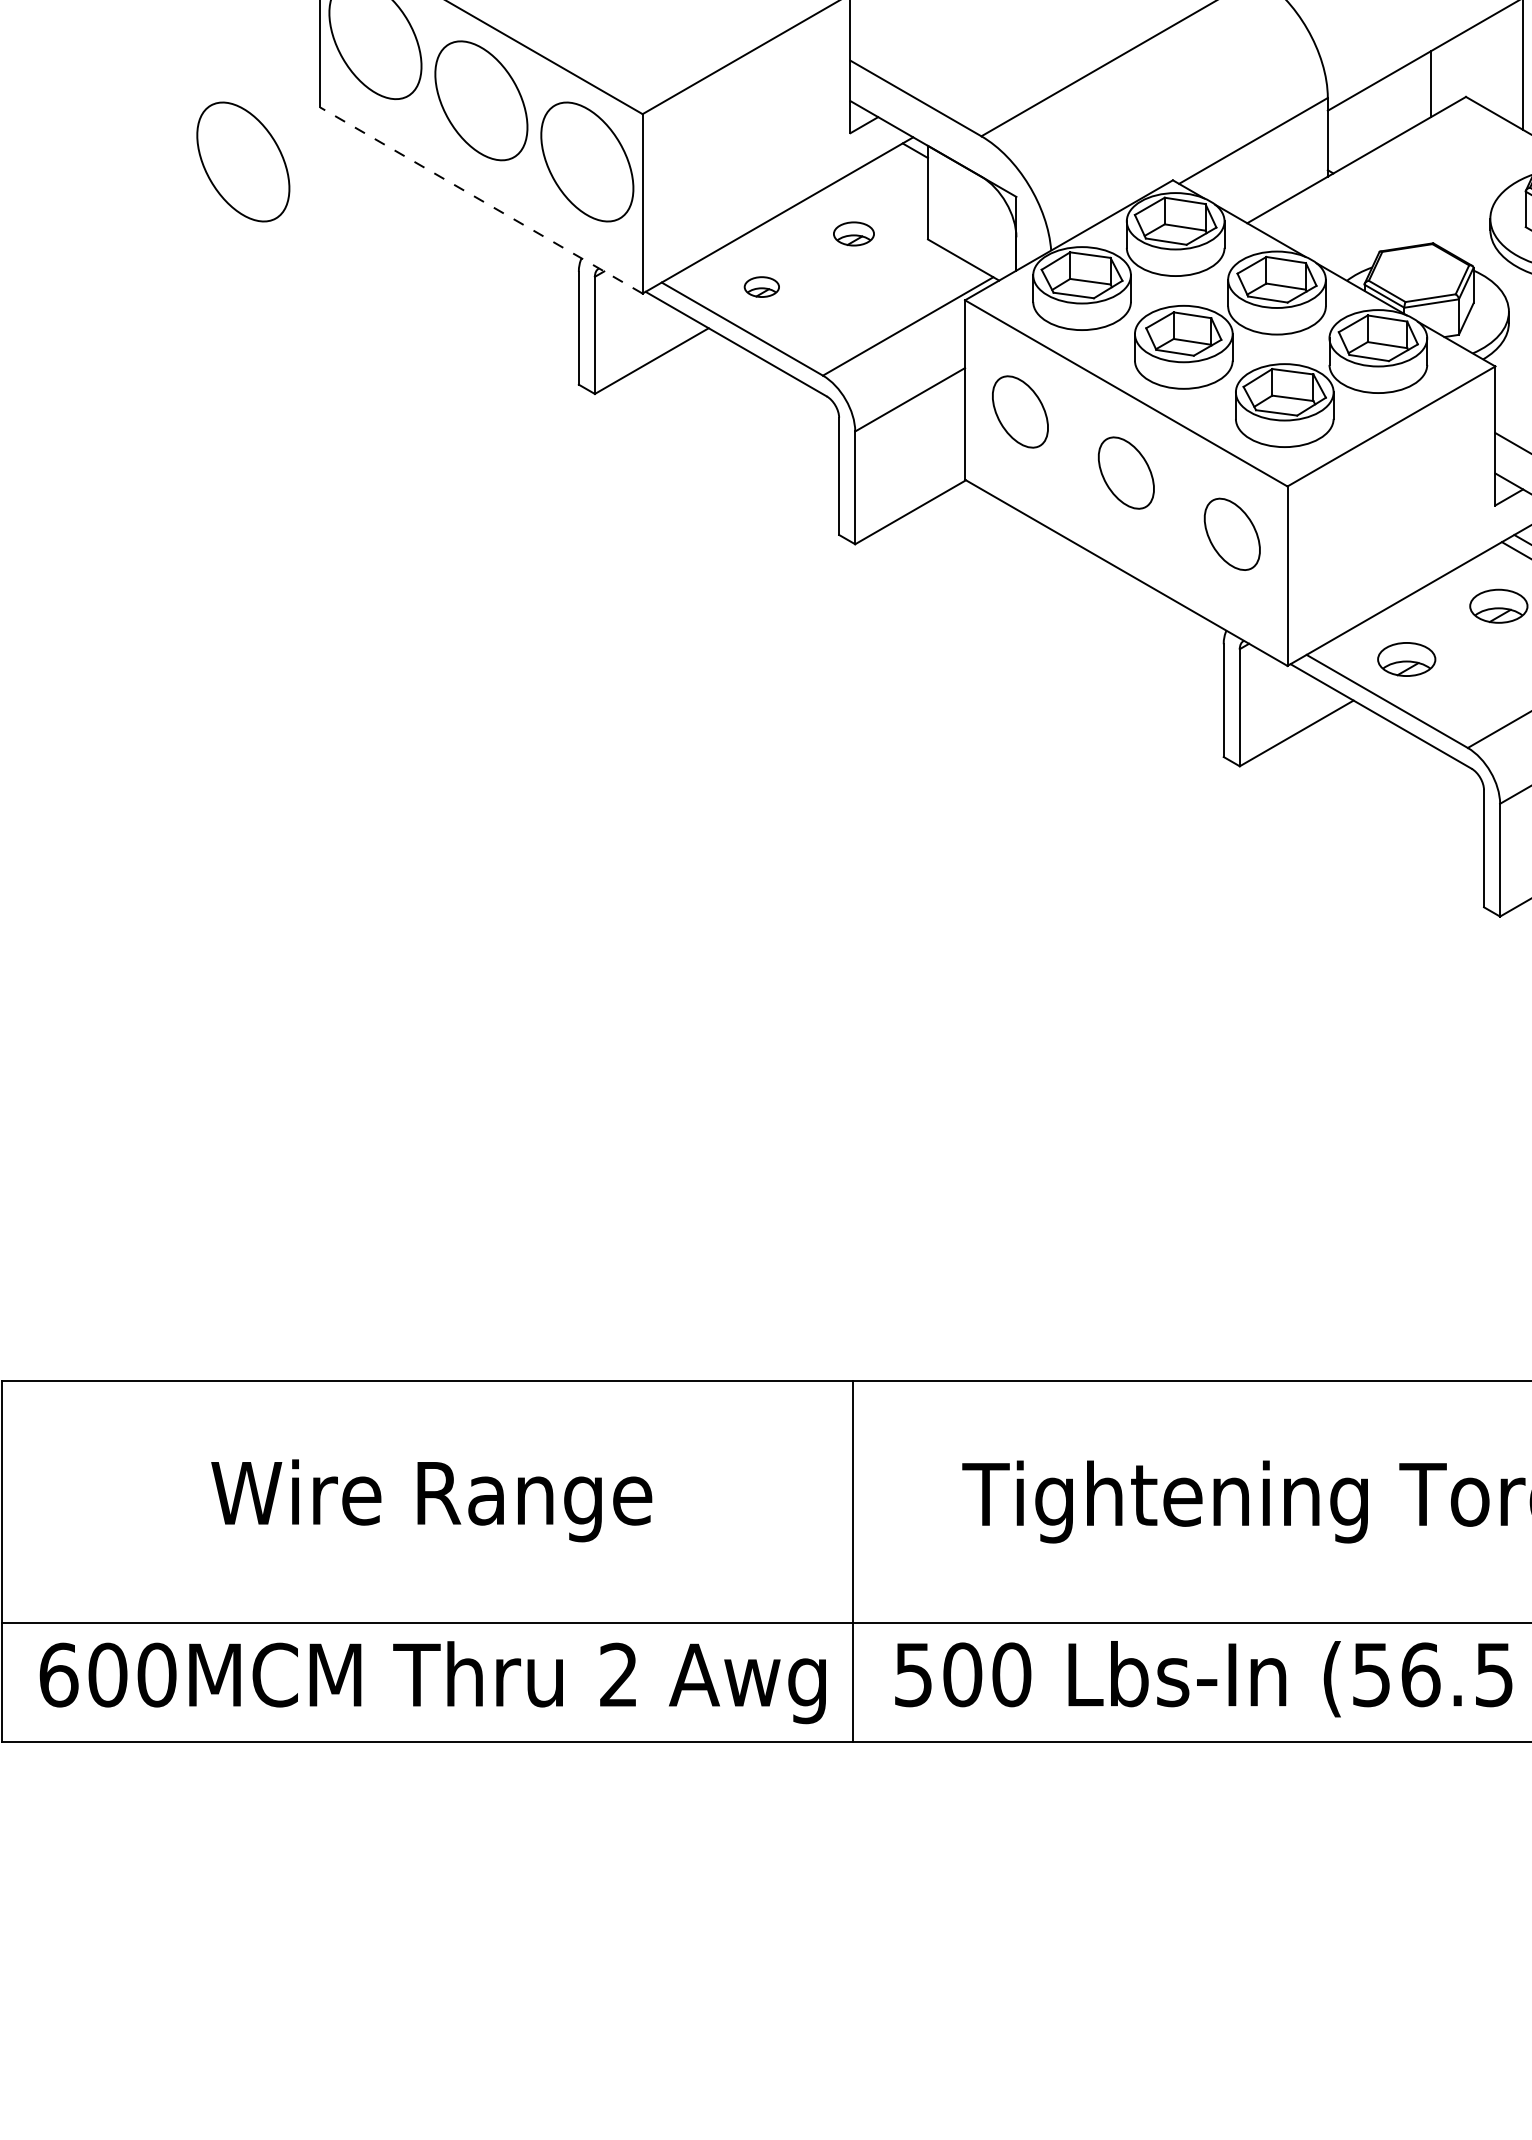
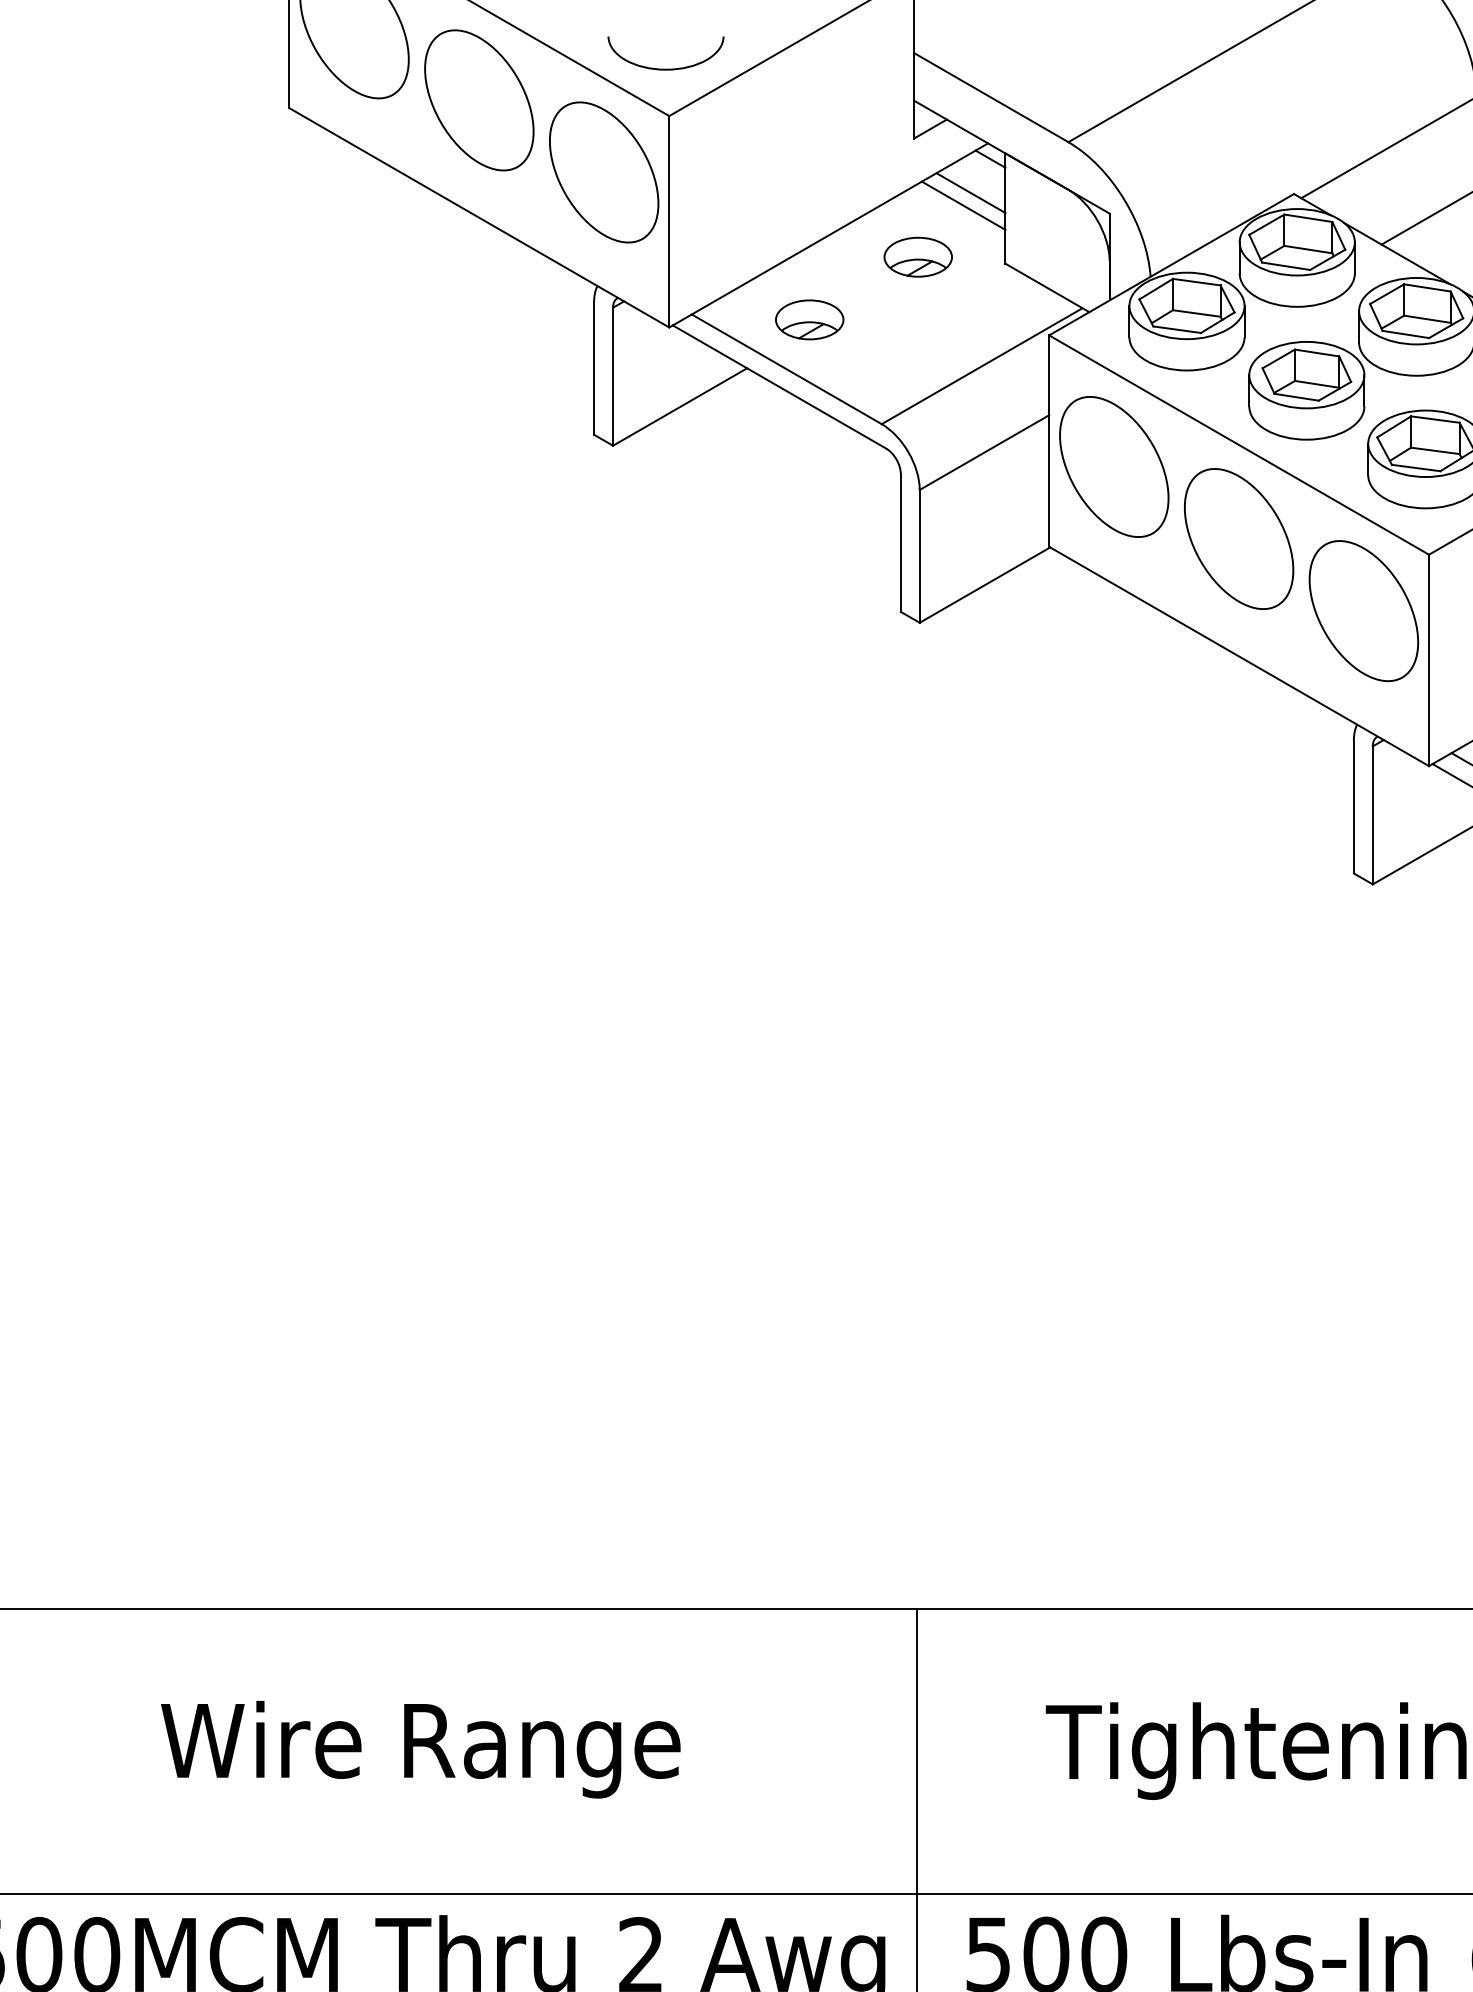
curve: (639, 73) -> (665, 68), added
part: (243, 161) -> (199, 171), removed
line: (898, 179) -> (970, 193), added
line: (892, 189) -> (963, 204), added
line: (480, 200) -> (478, 217), dashed -> solid
part: (853, 233) -> (917, 256), size x1.43
part: (761, 286) -> (809, 319), size x1.67
part: (1020, 411) -> (1114, 466), size x1.67
part: (1126, 472) -> (1239, 538), size x1.67
part: (1232, 534) -> (1364, 611), size x1.67

